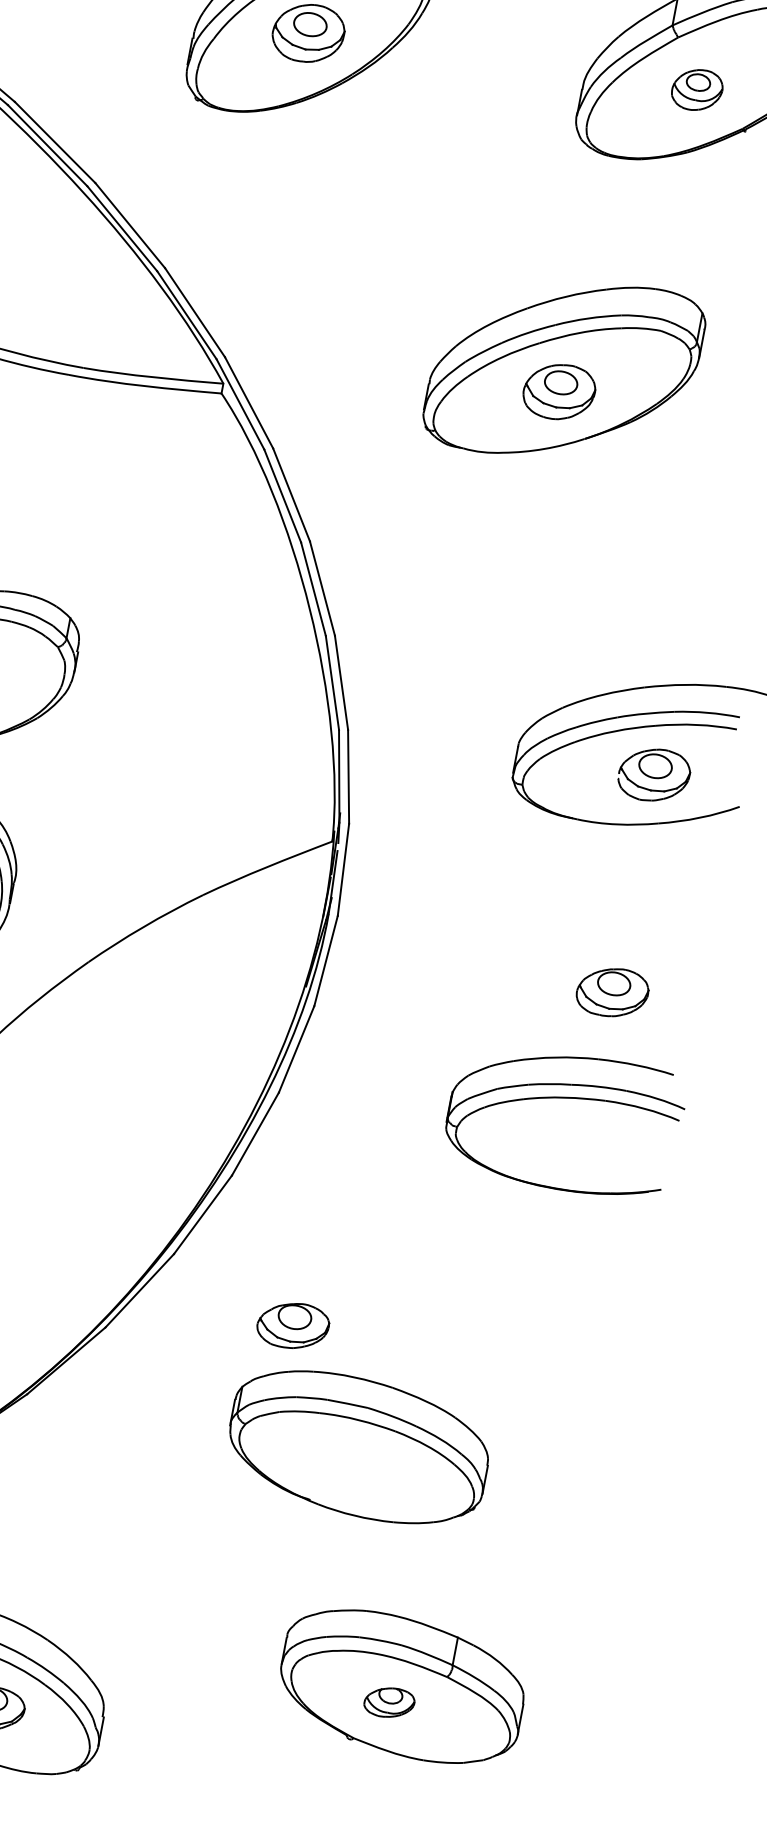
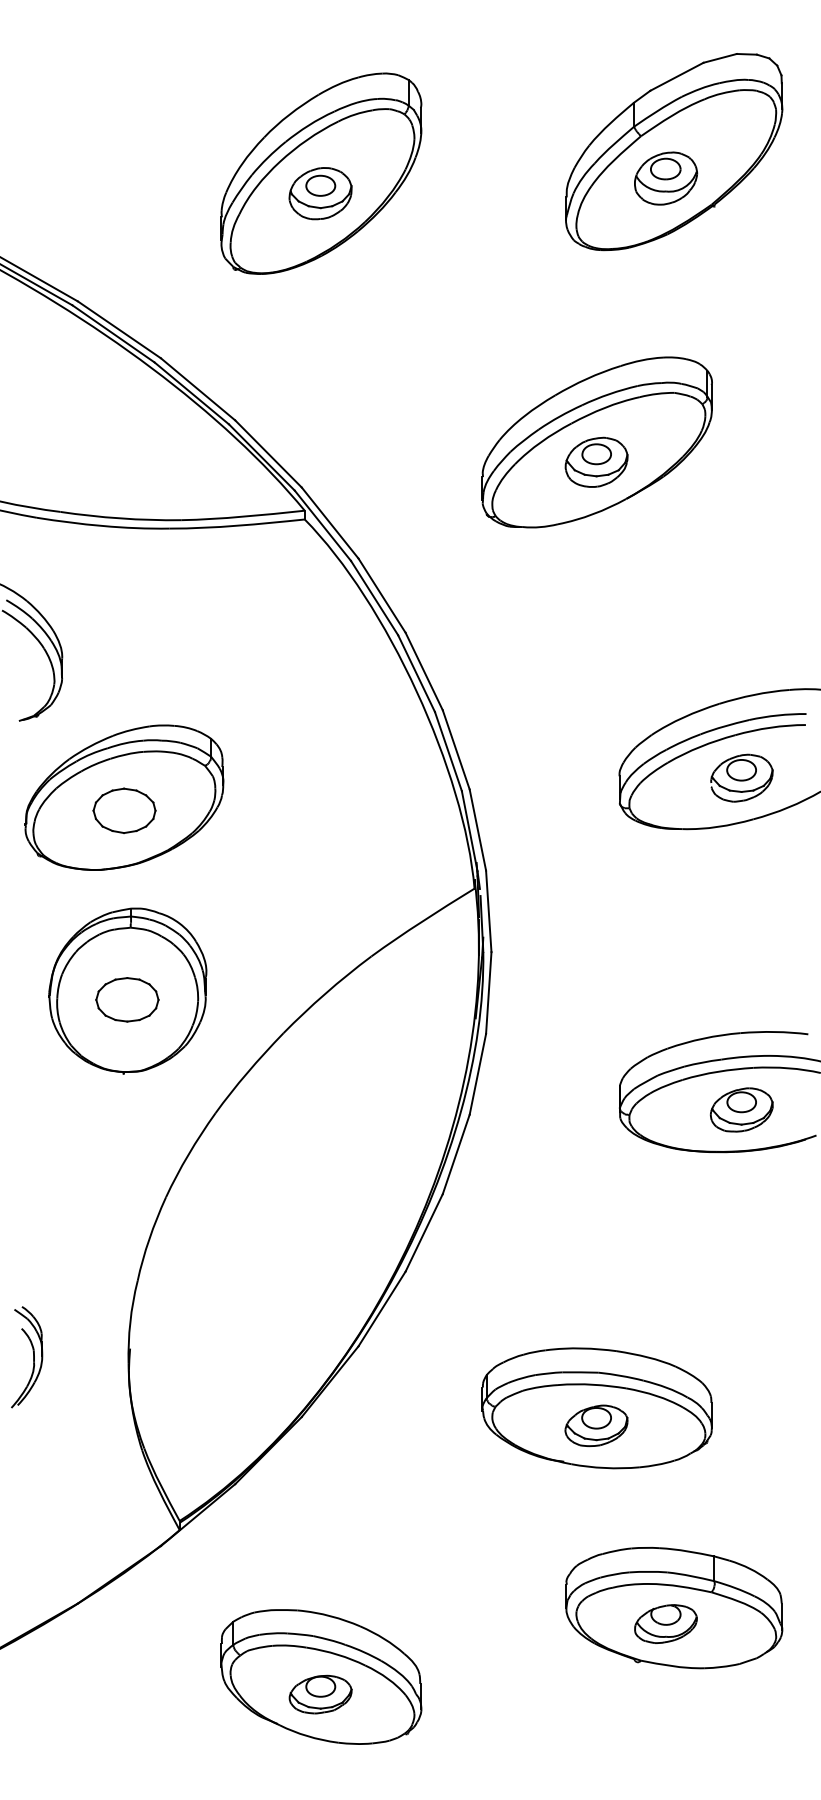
part: (697, 90) -> (666, 178), size x1.43
part: (612, 991) -> (741, 1109), moved
part: (293, 1325) -> (596, 1425), moved
part: (389, 1702) -> (665, 1623), size x1.43

